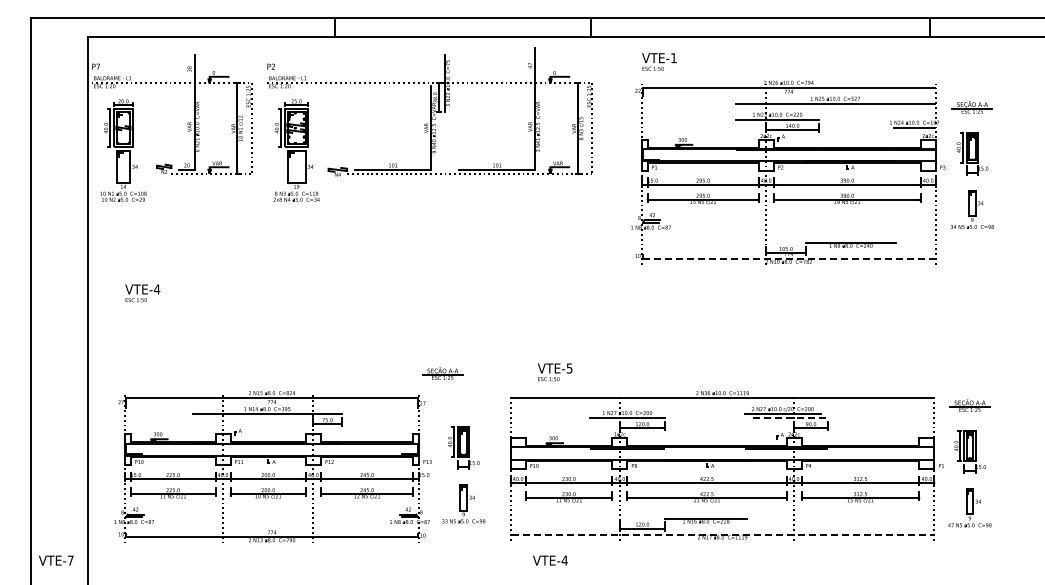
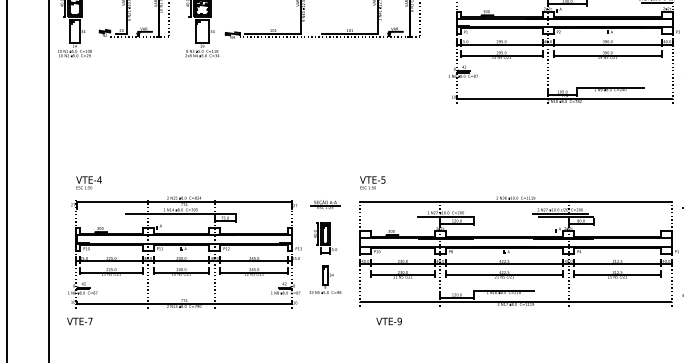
line: (788, 258) -> (564, 99), dashed -> solid
text: (142, 293) -> (88, 182), moved
text: (555, 372) -> (373, 182), moved
part: (442, 373) -> (325, 204), moved
line: (790, 418) -> (565, 216), dashed -> solid
line: (722, 534) -> (515, 302), dashed -> solid
text: (56, 560) -> (80, 321), moved
text: (564, 560) -> (399, 321), VTE-4 -> VTE-9

